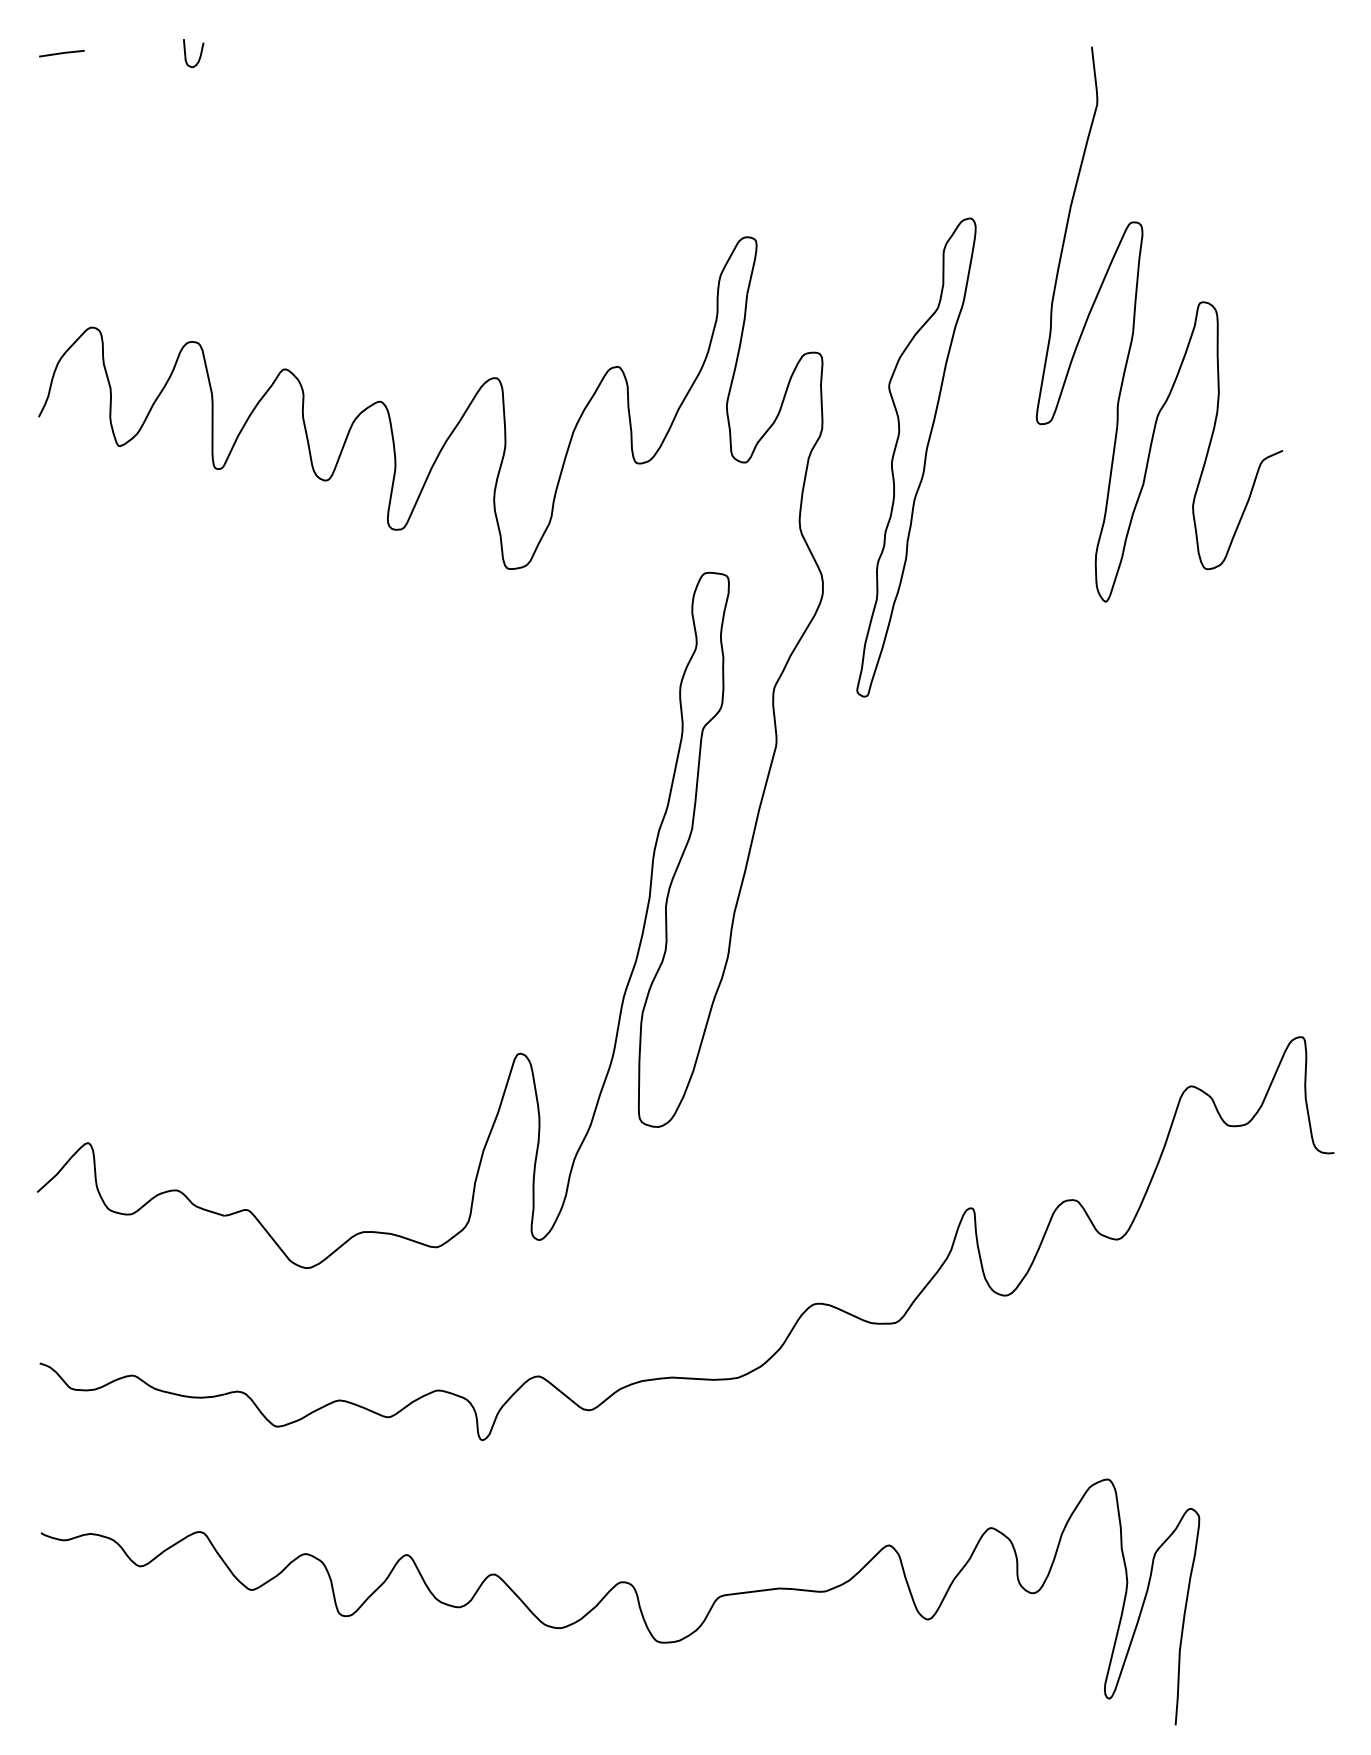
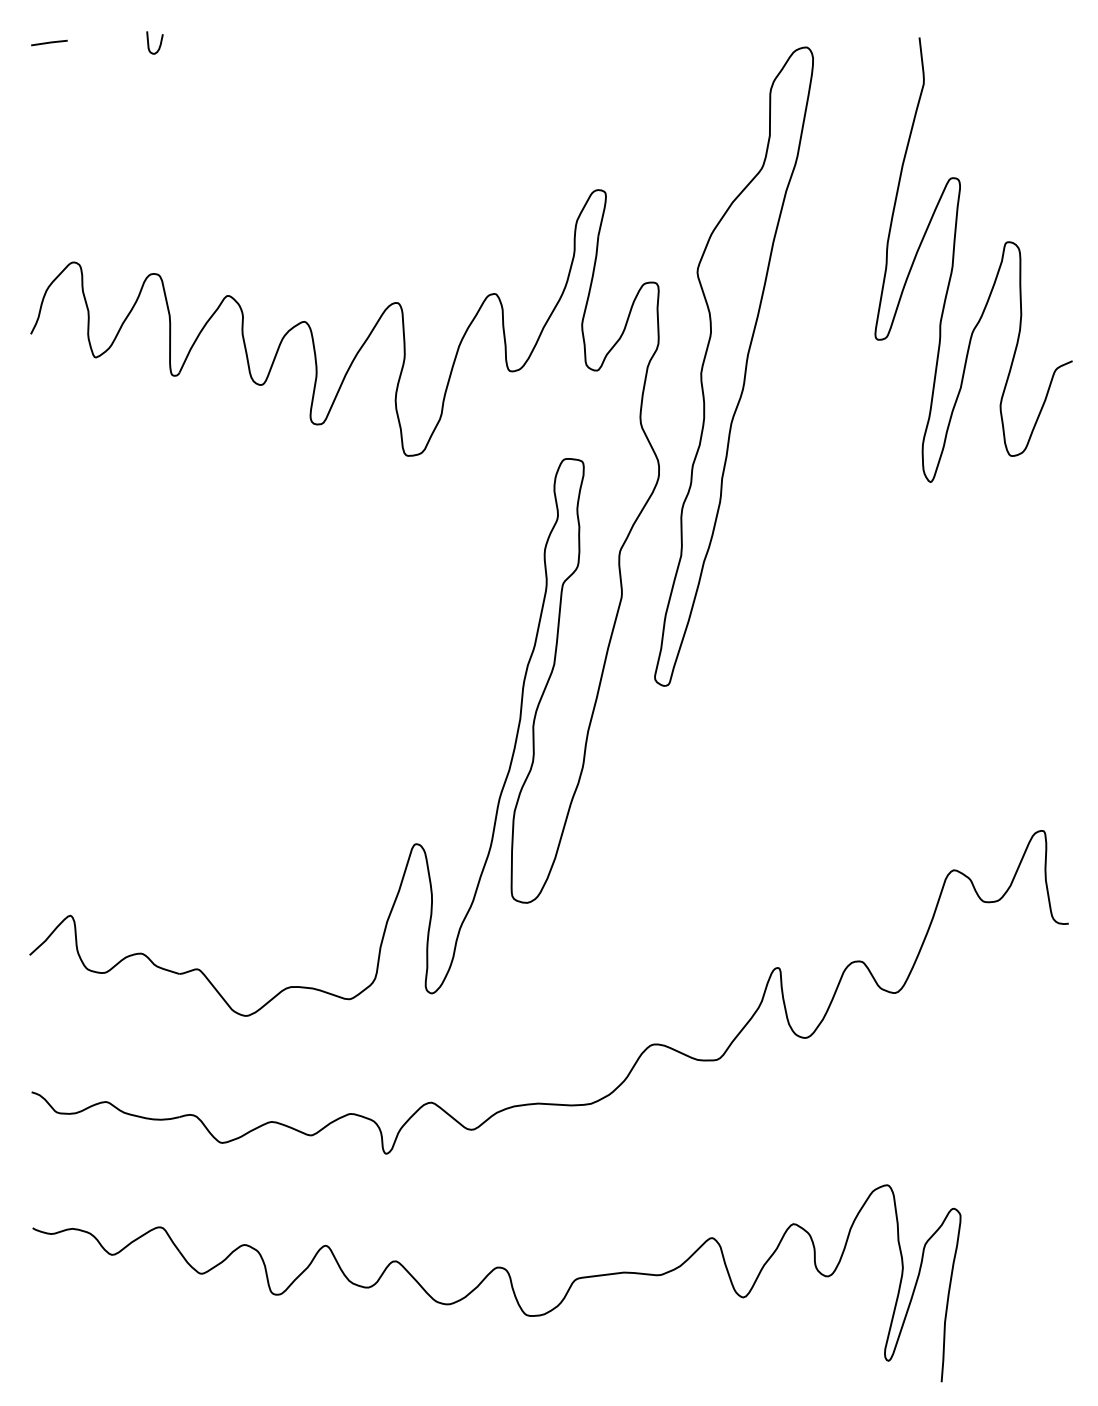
curve: (1135, 322) -> (954, 258), moved
part: (915, 457) -> (733, 366), size x1.67

